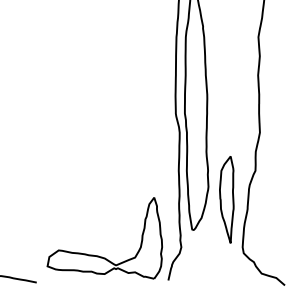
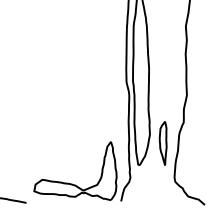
part: (226, 199) -> (162, 143), size x0.7

